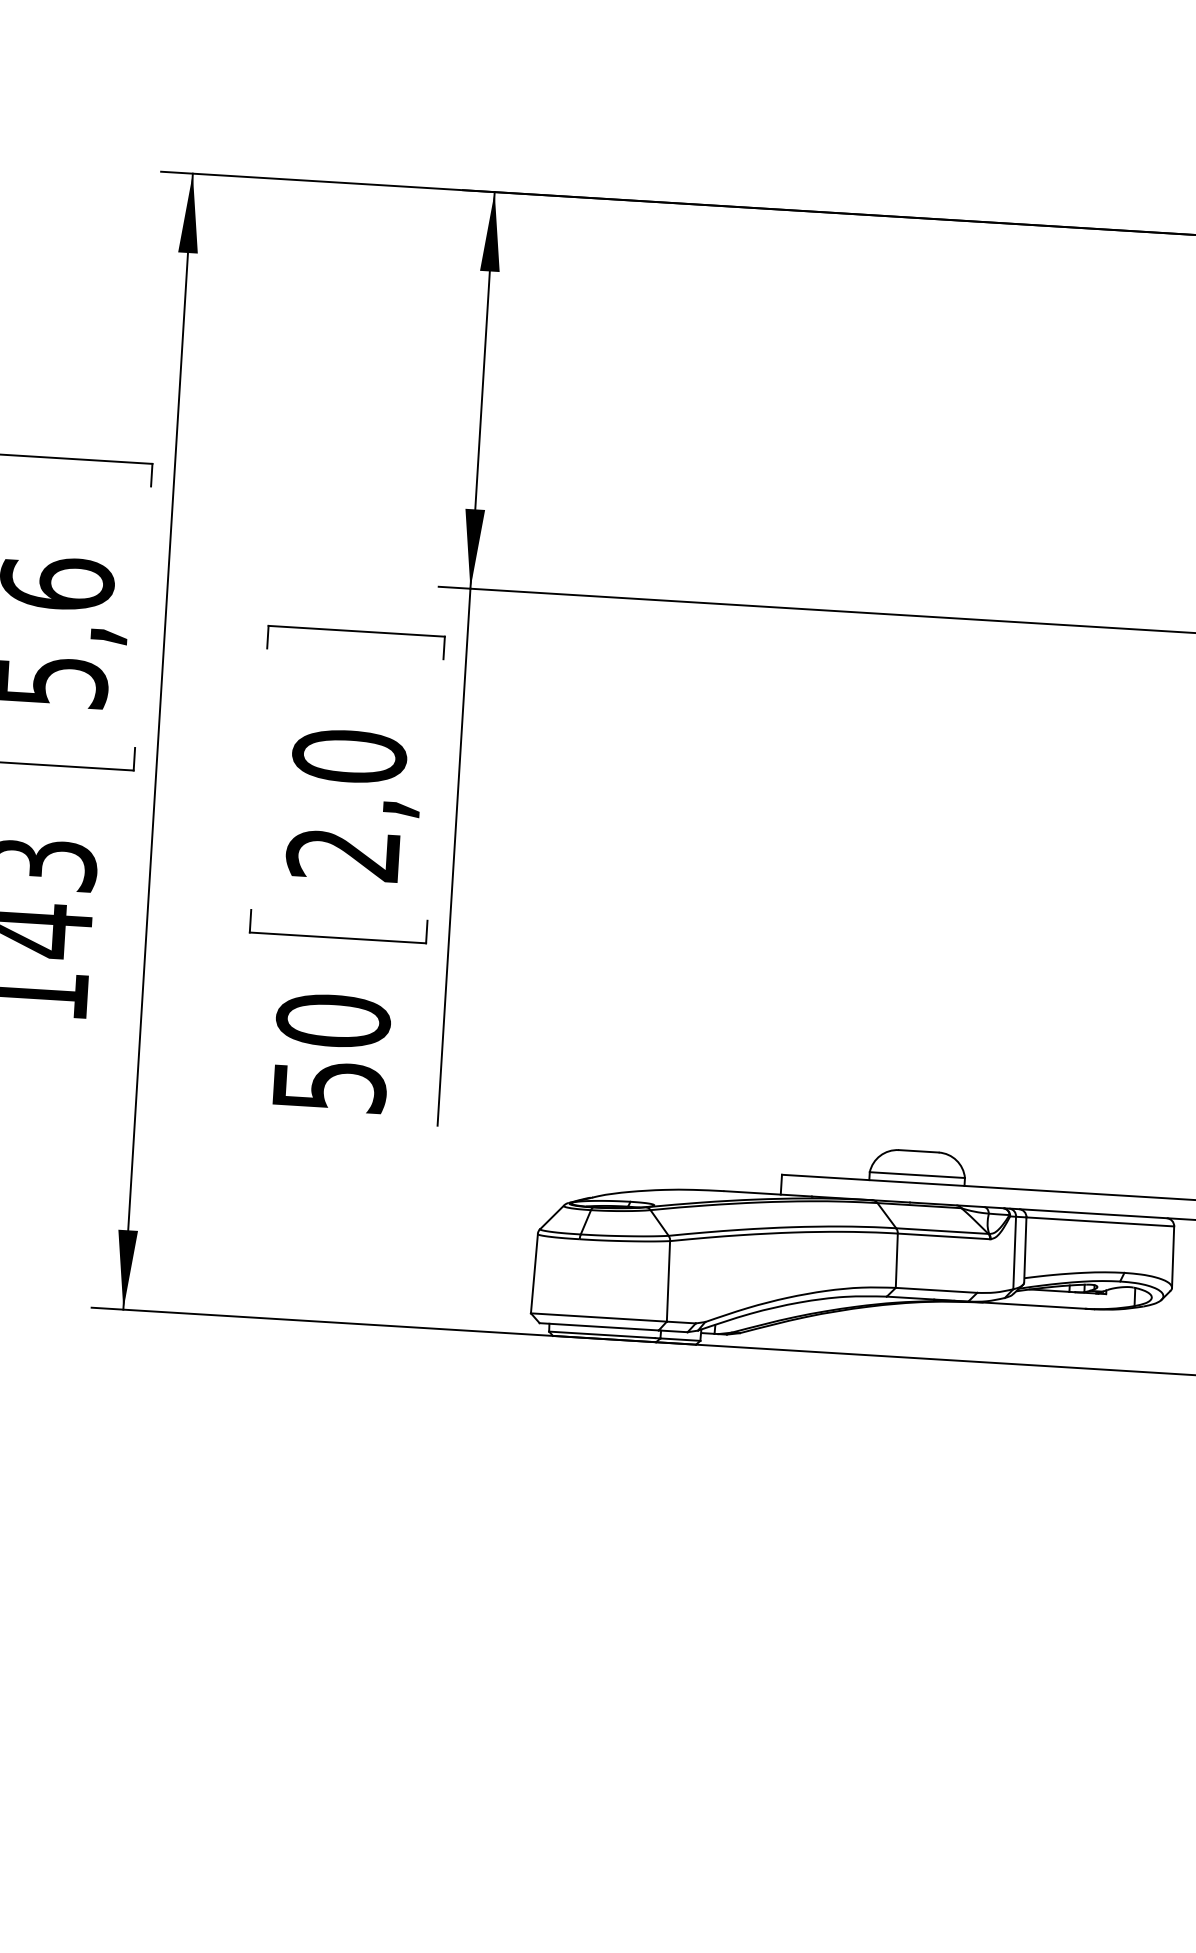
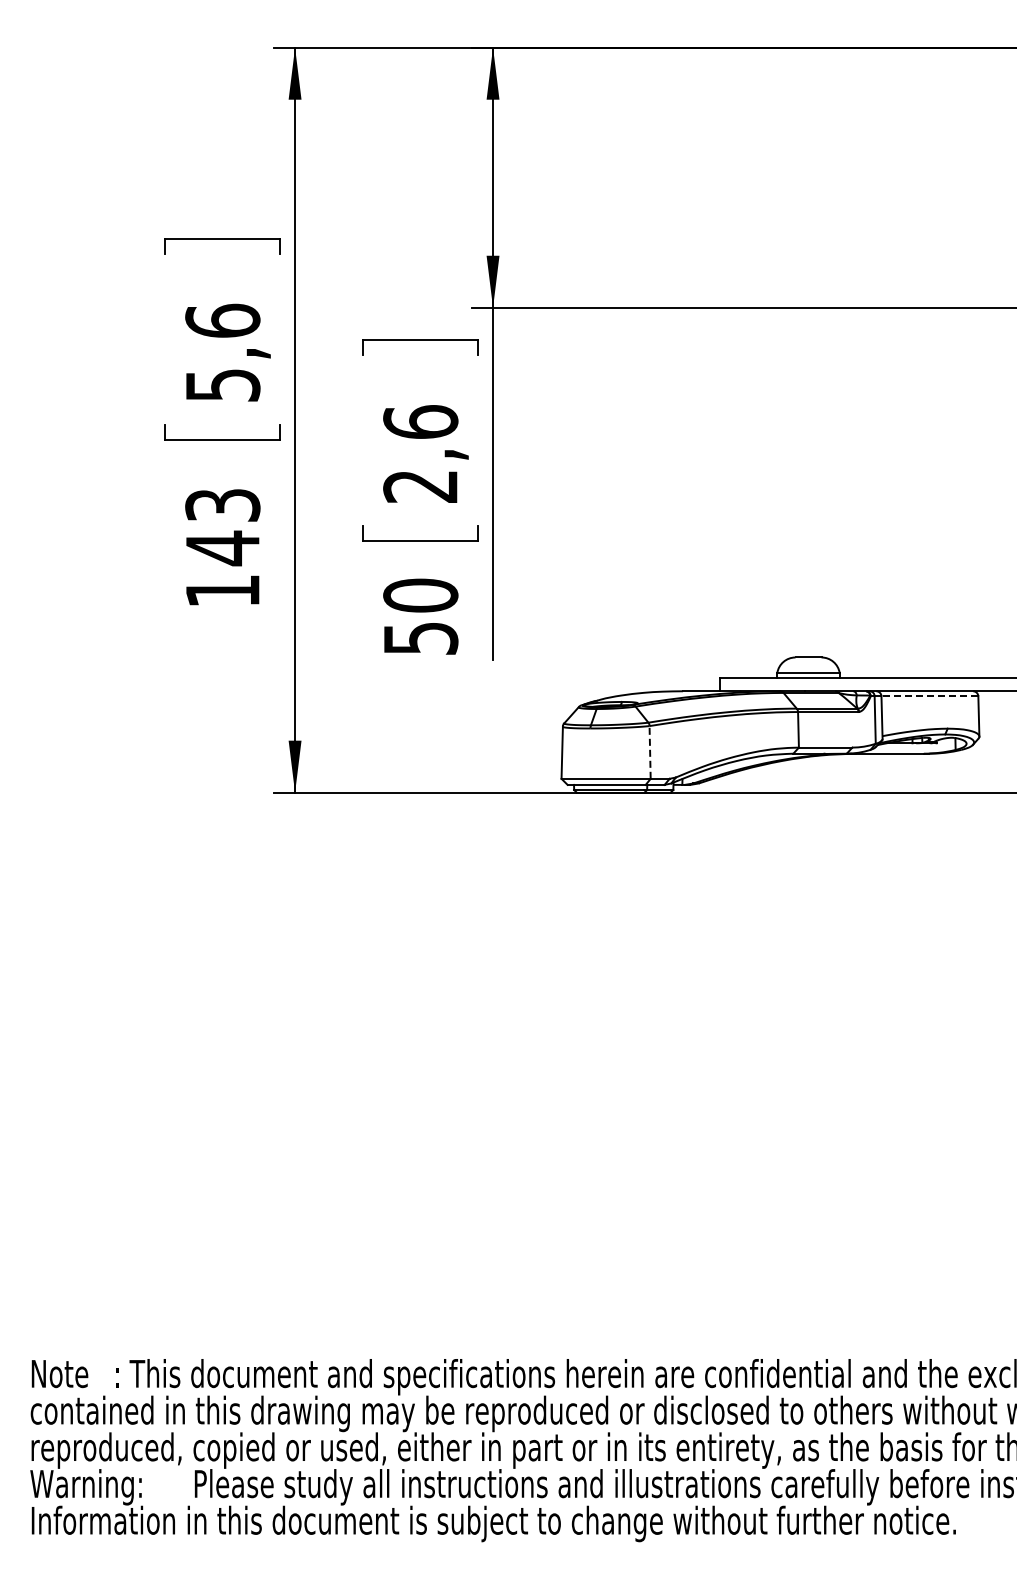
text: (349, 756) -> (420, 422), 2,0 -> 2,6
line: (1099, 1222) -> (929, 696), solid -> dashed
line: (669, 1279) -> (650, 751), solid -> dashed

